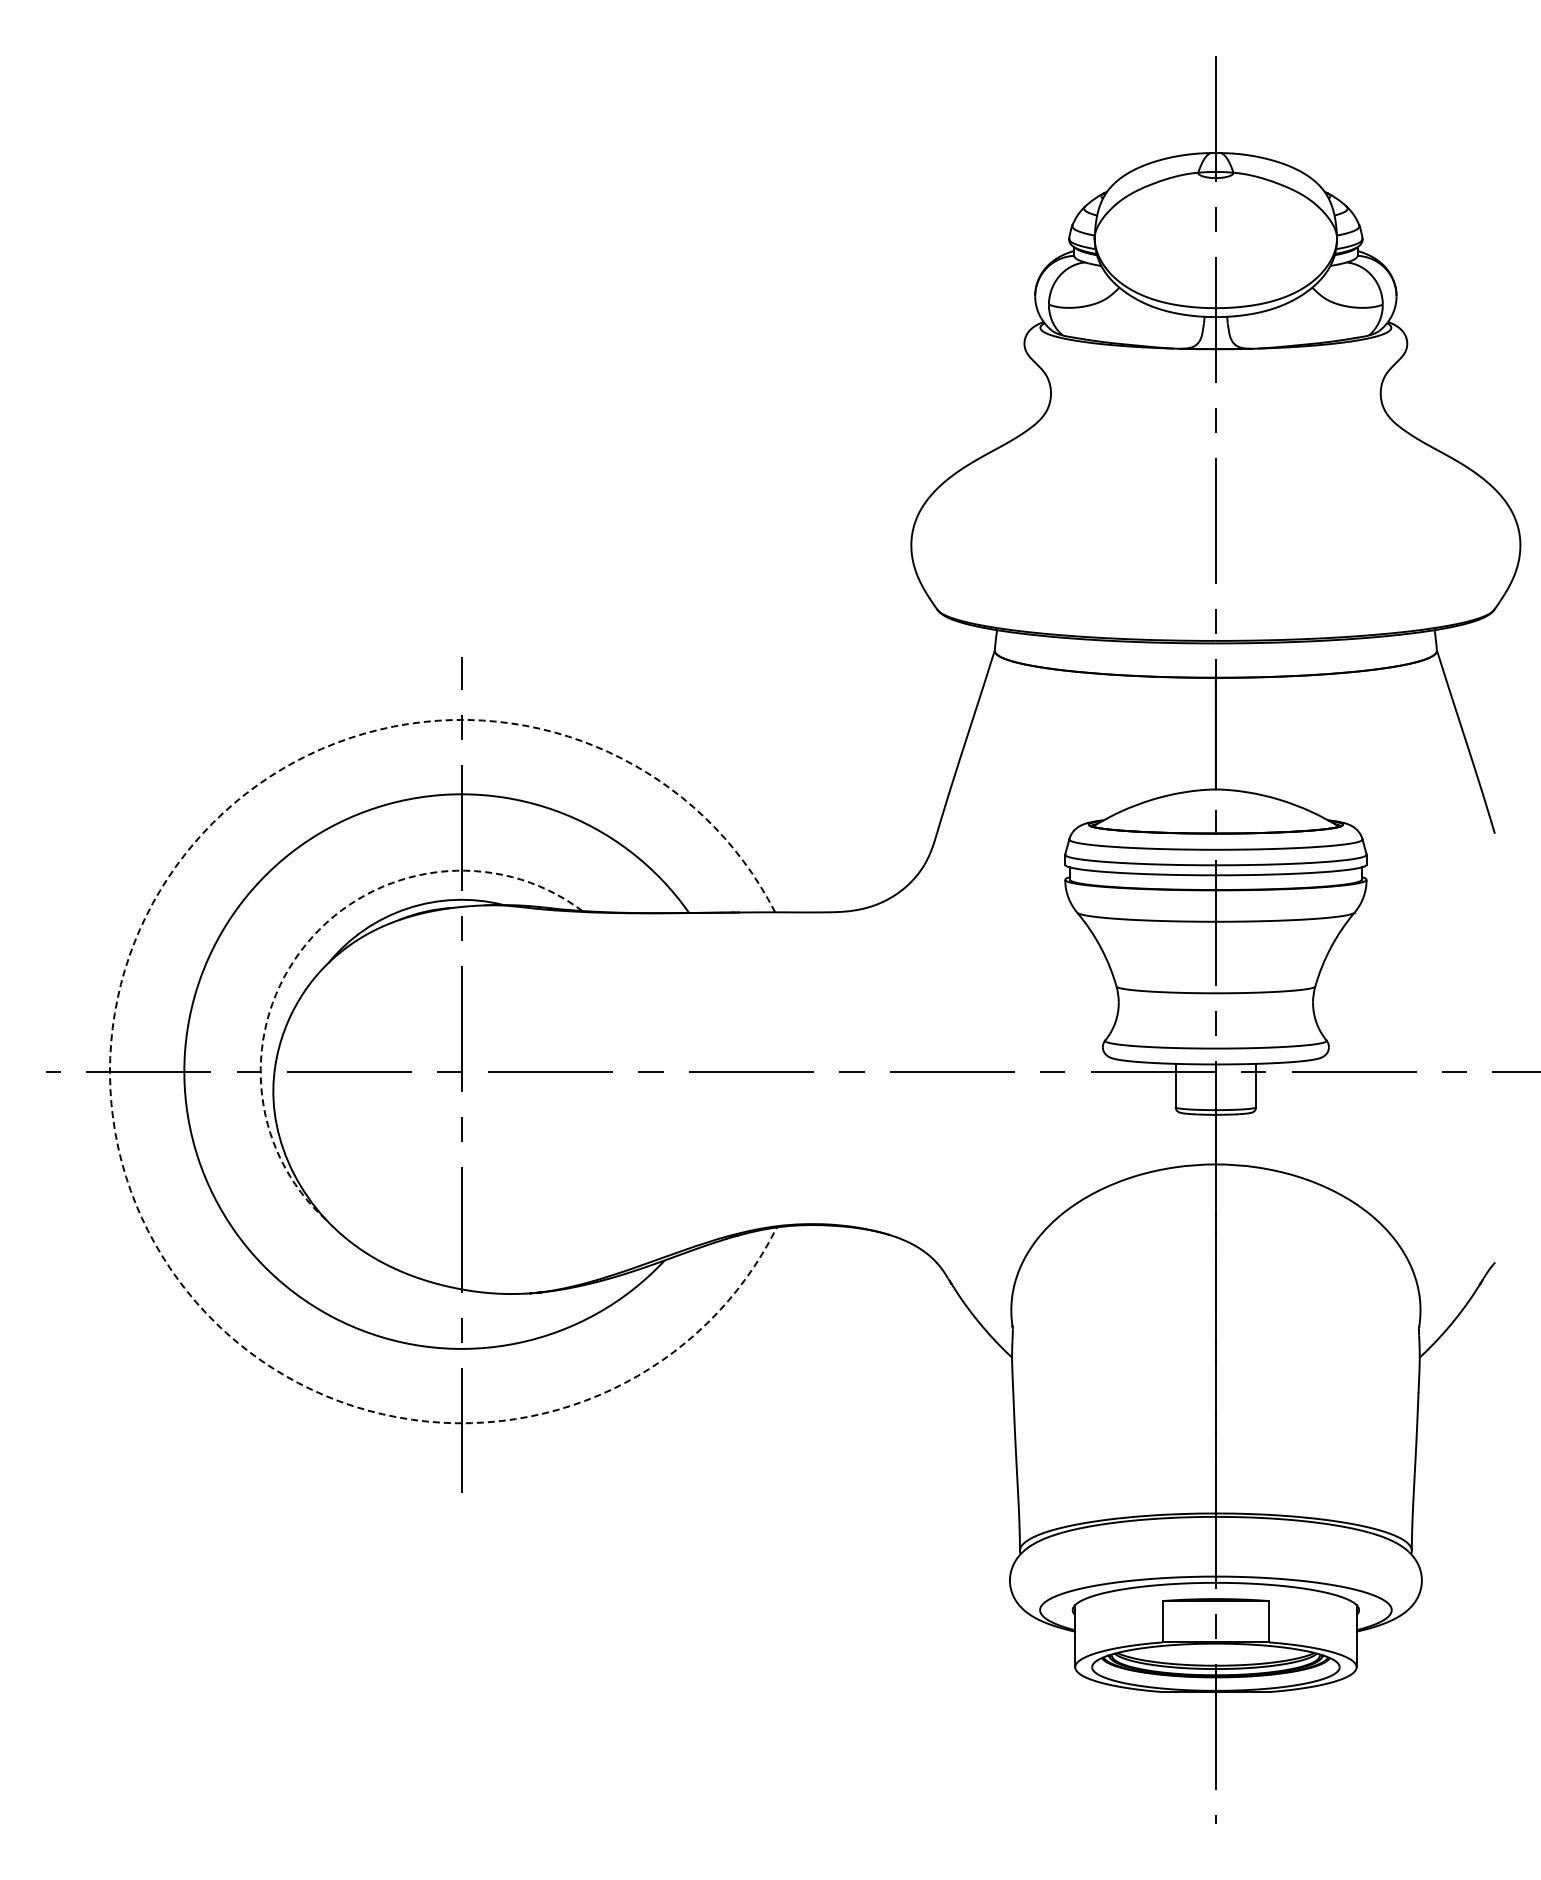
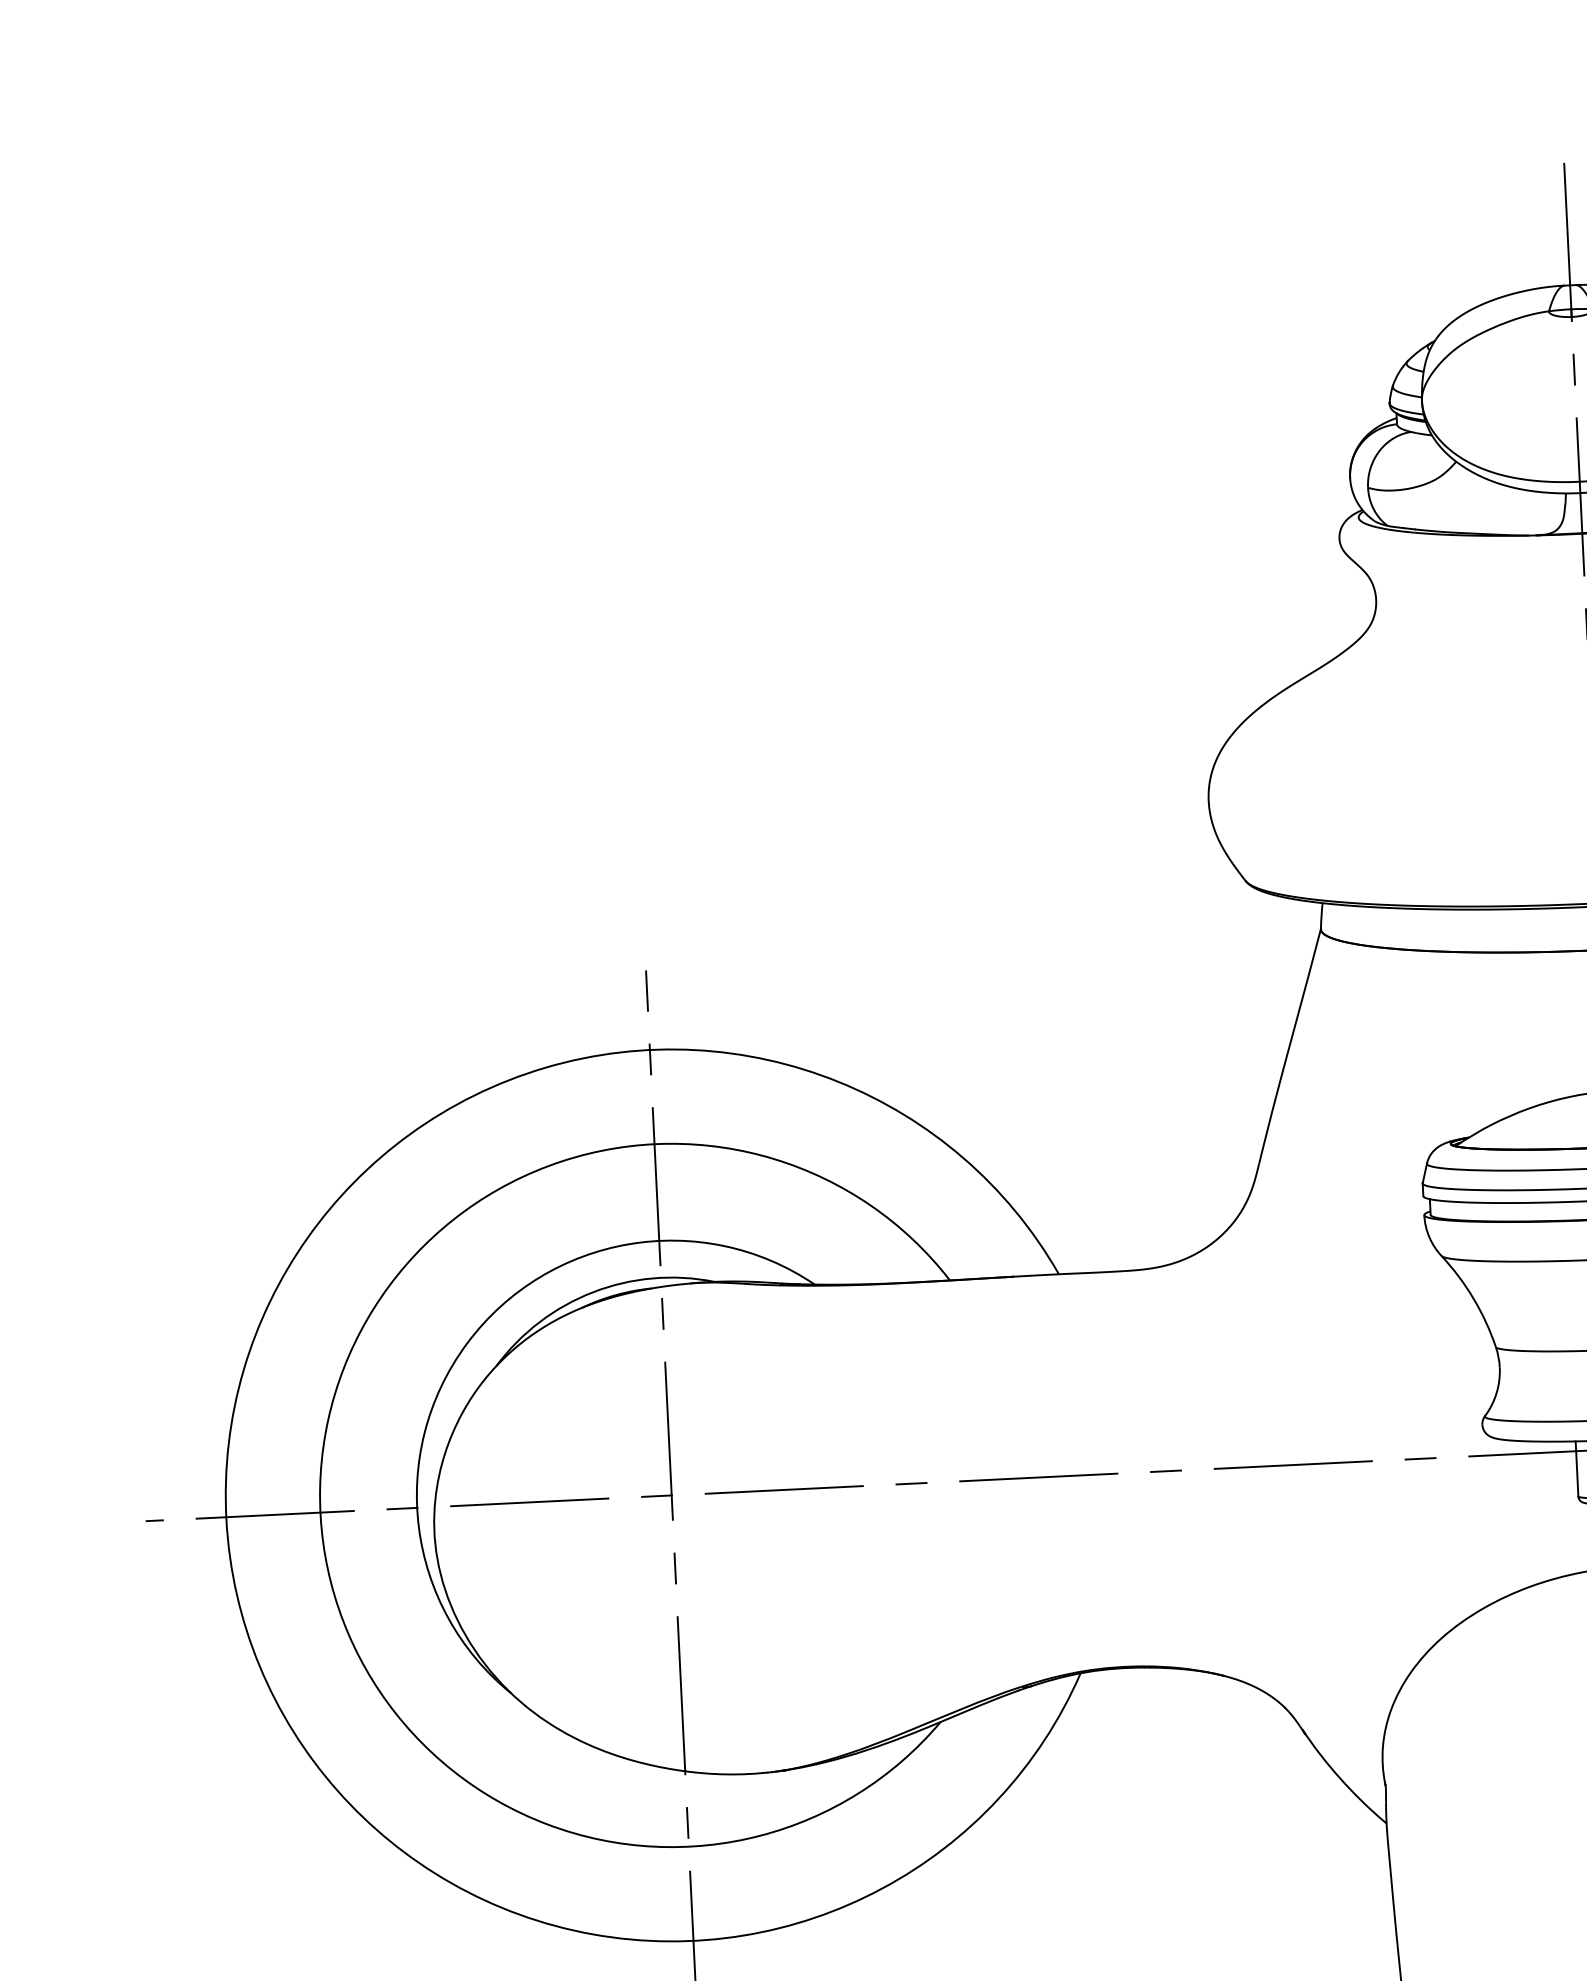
arc: (306, 944) -> (467, 1344), dashed -> solid
arc: (109, 1073) -> (225, 1519), dashed -> solid

